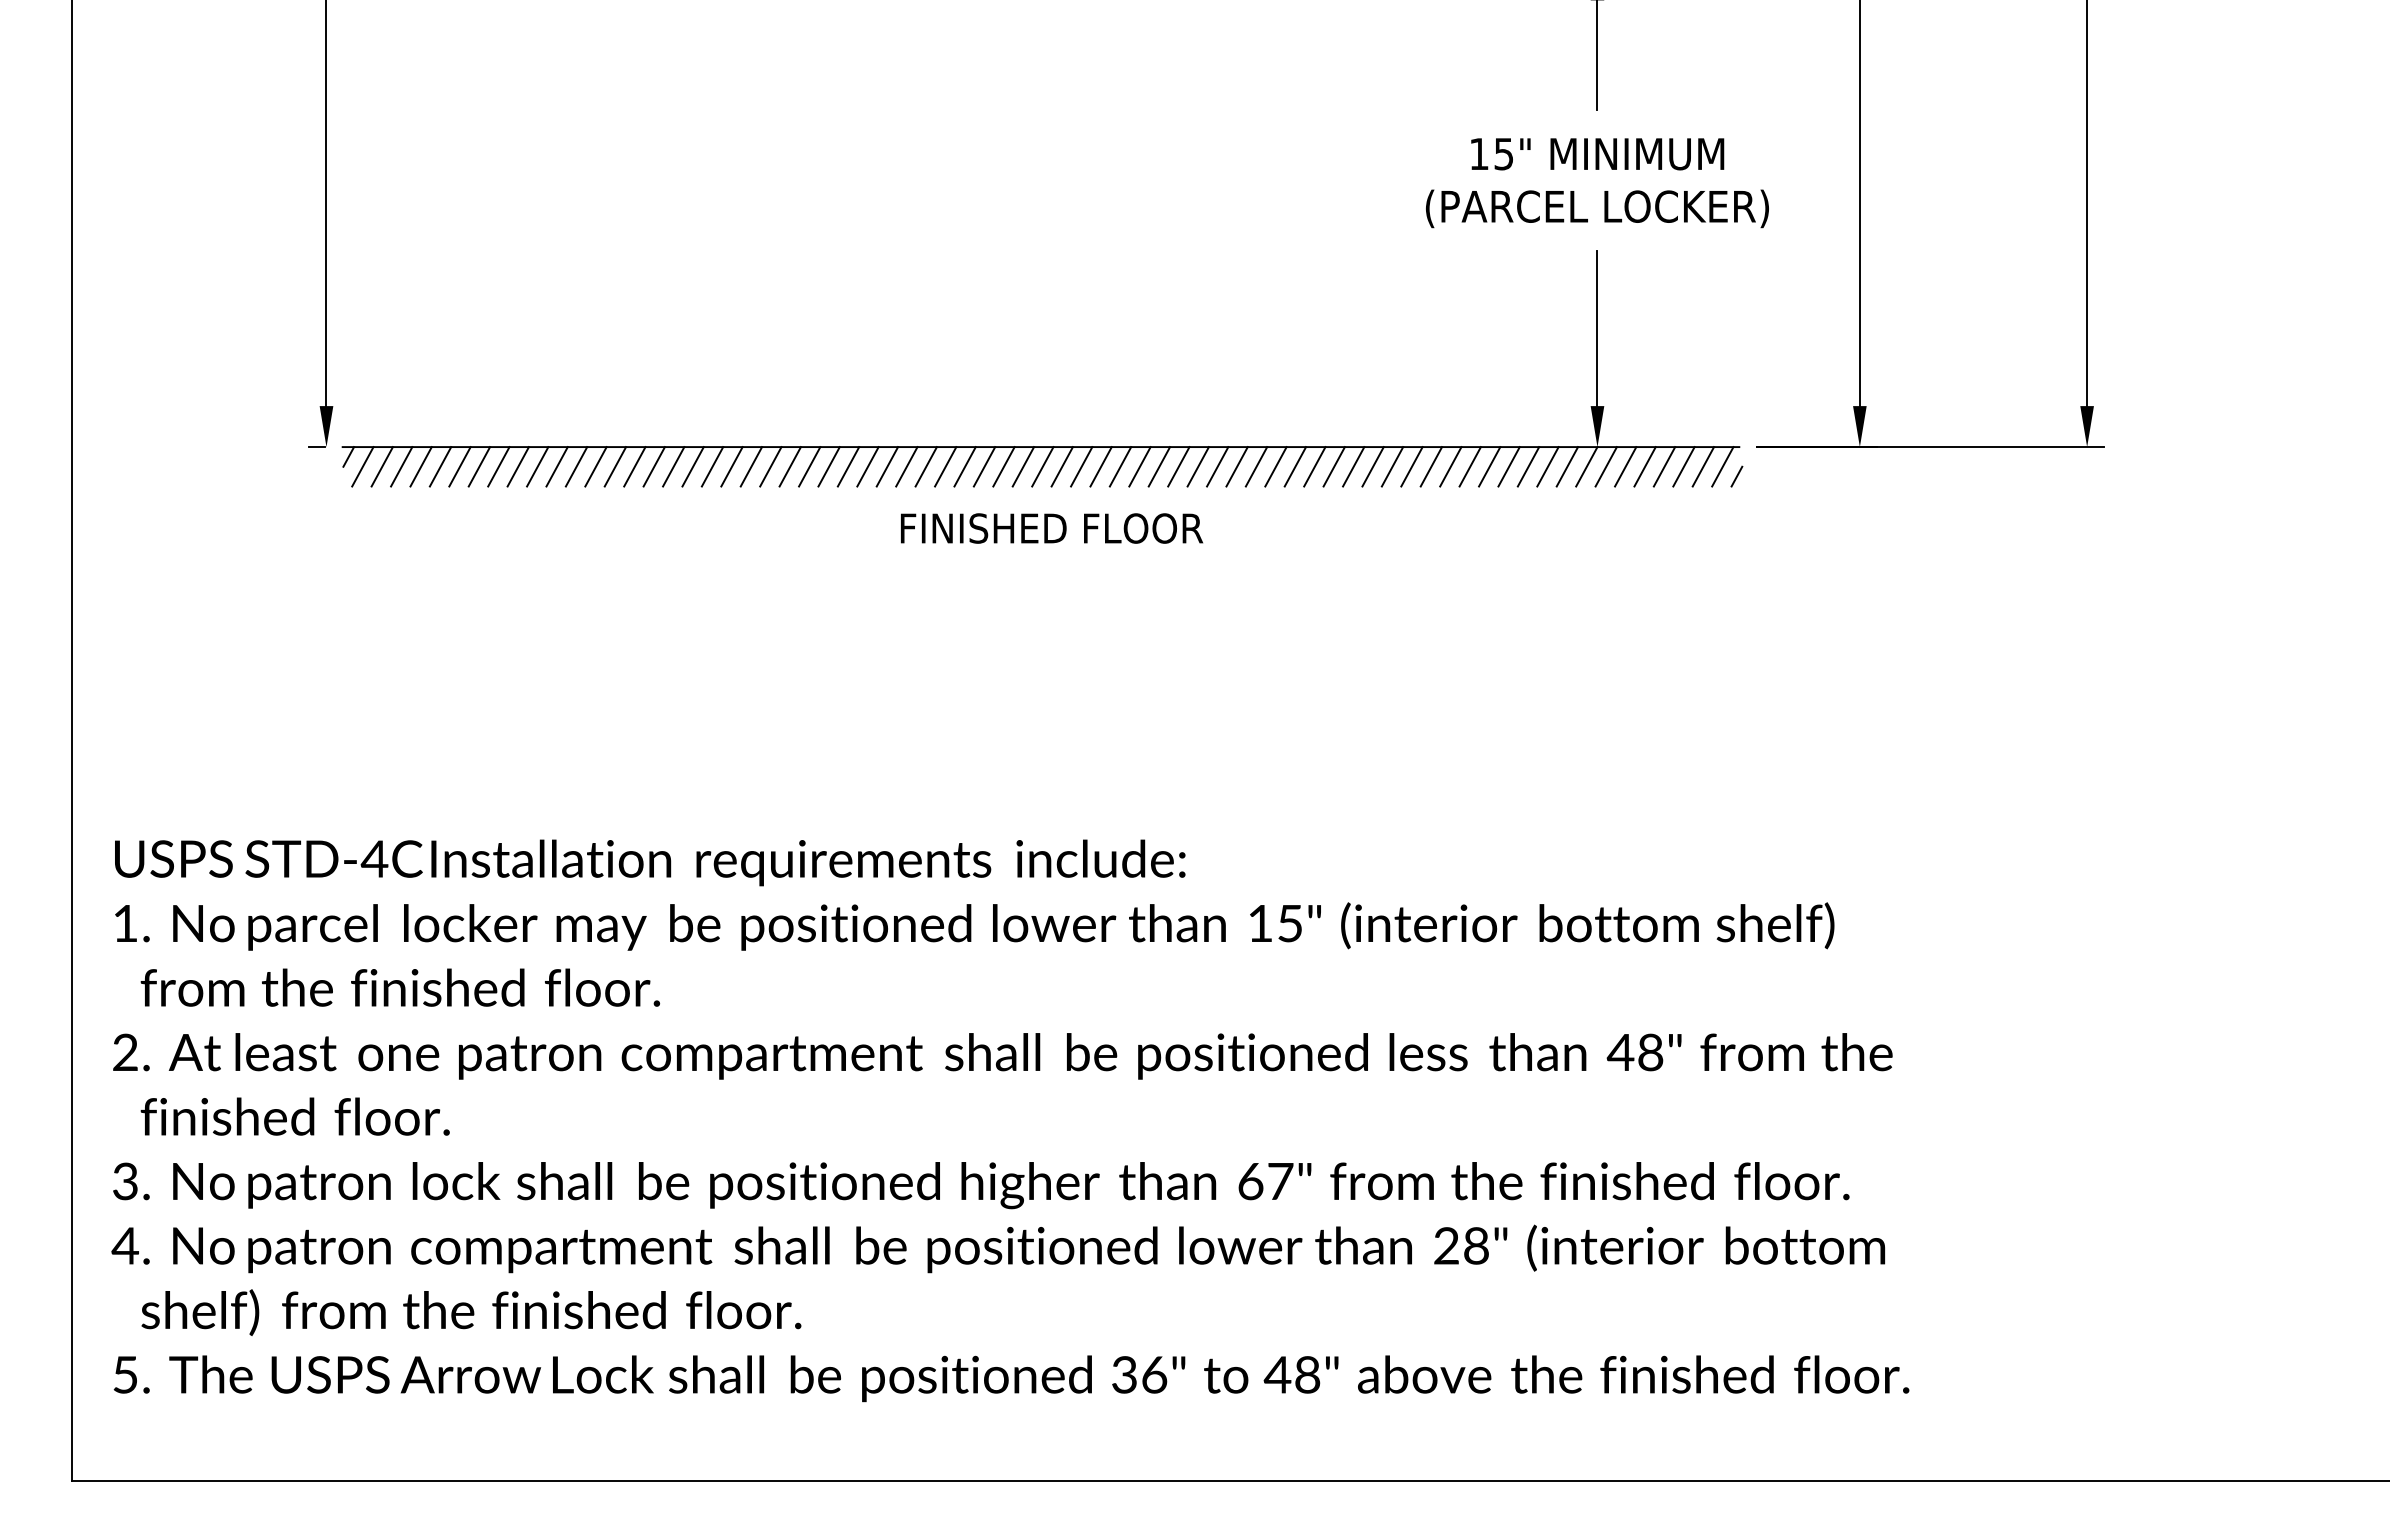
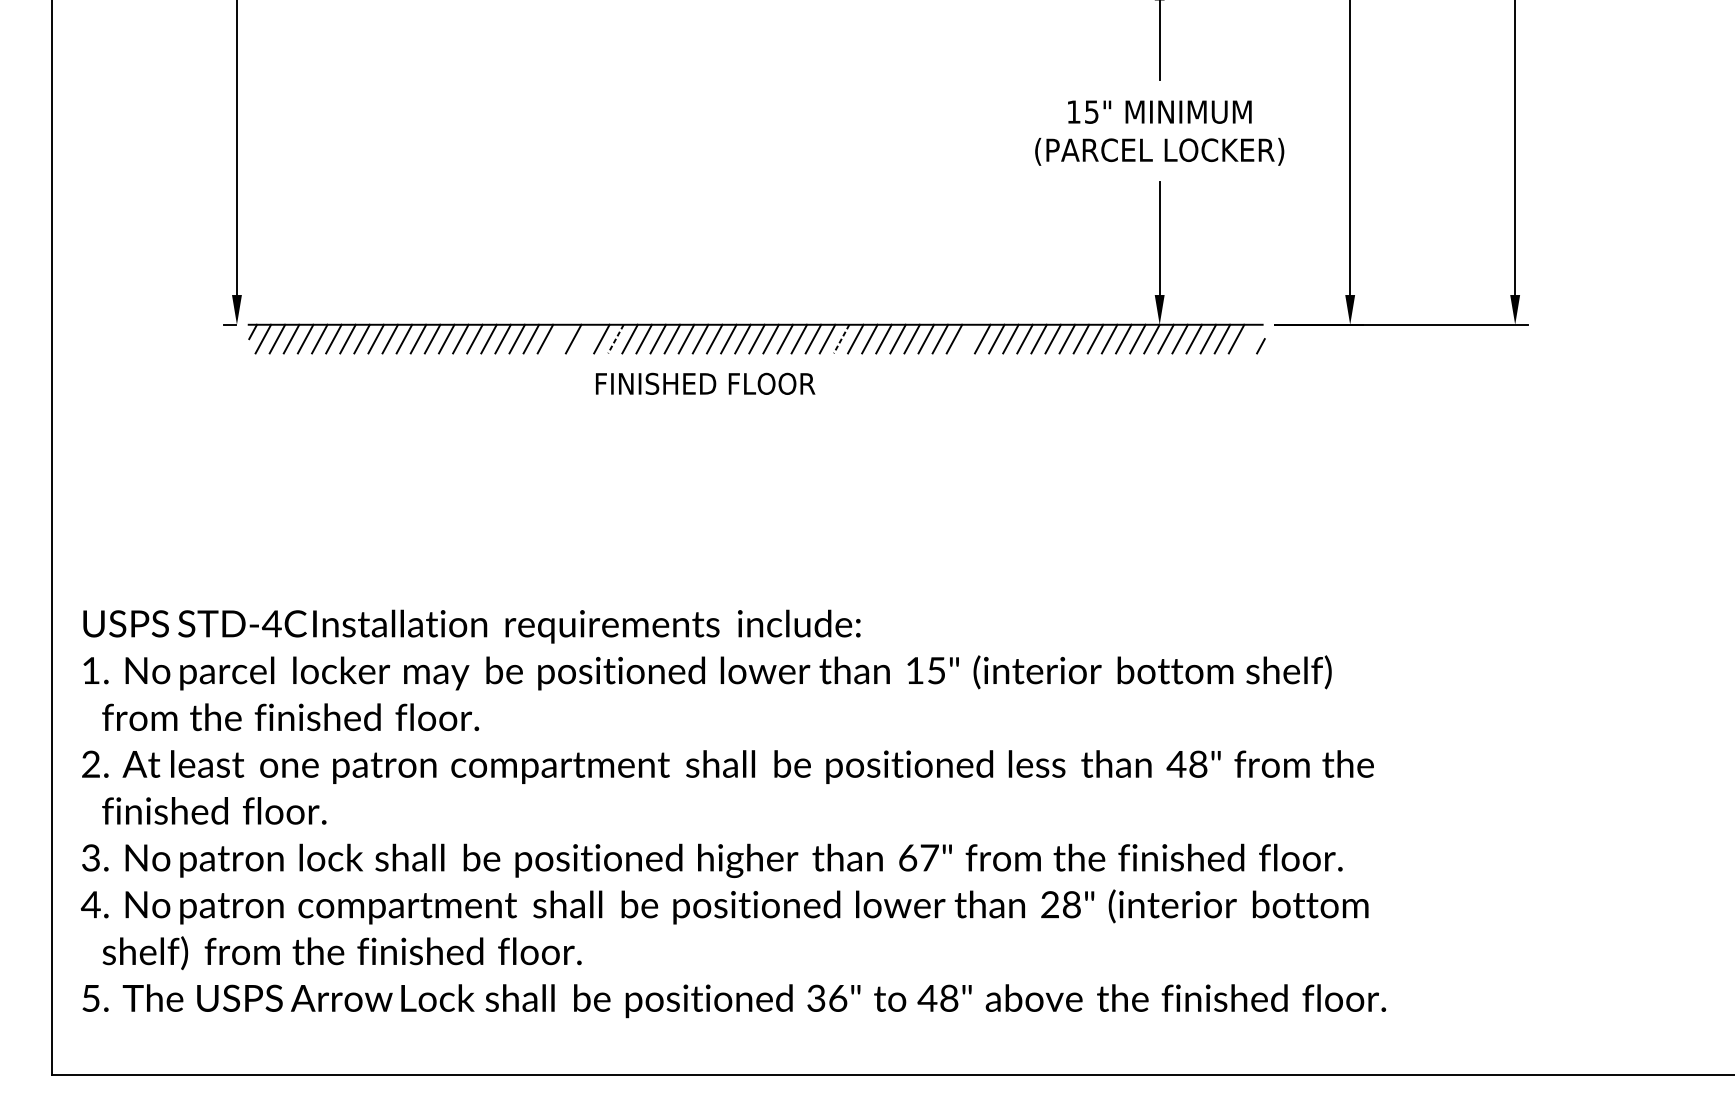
line: (770, 466) -> (559, 338), removed
line: (809, 466) -> (587, 338), removed
line: (1333, 466) -> (968, 338), removed
line: (1722, 466) -> (1250, 338), removed
line: (848, 467) -> (615, 339), solid -> dashed
line: (1159, 467) -> (841, 339), solid -> dashed
text: (1052, 528) -> (705, 383), moved

